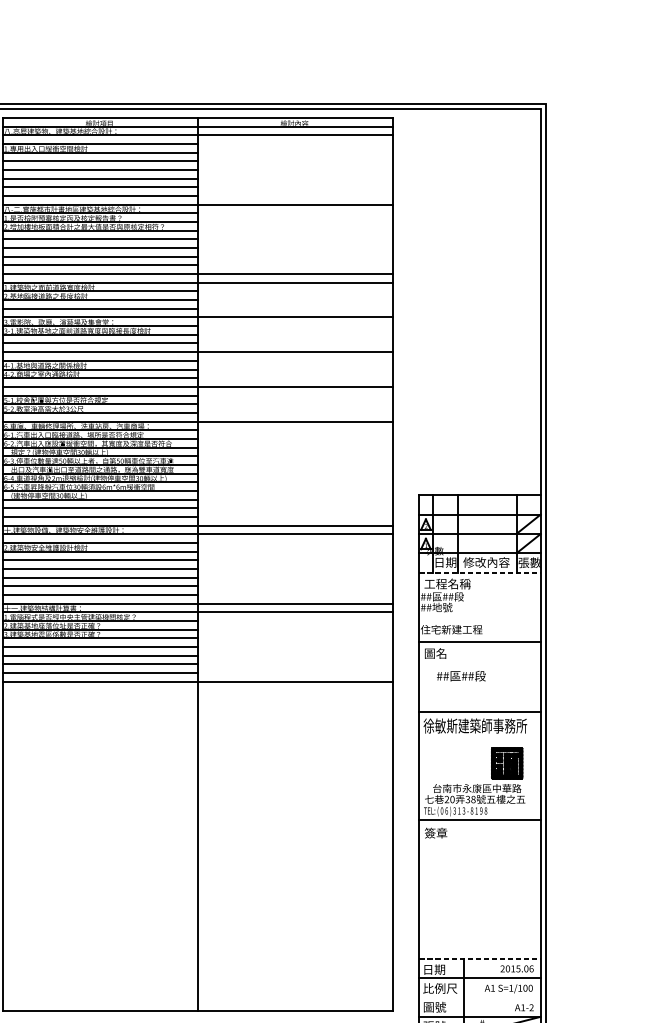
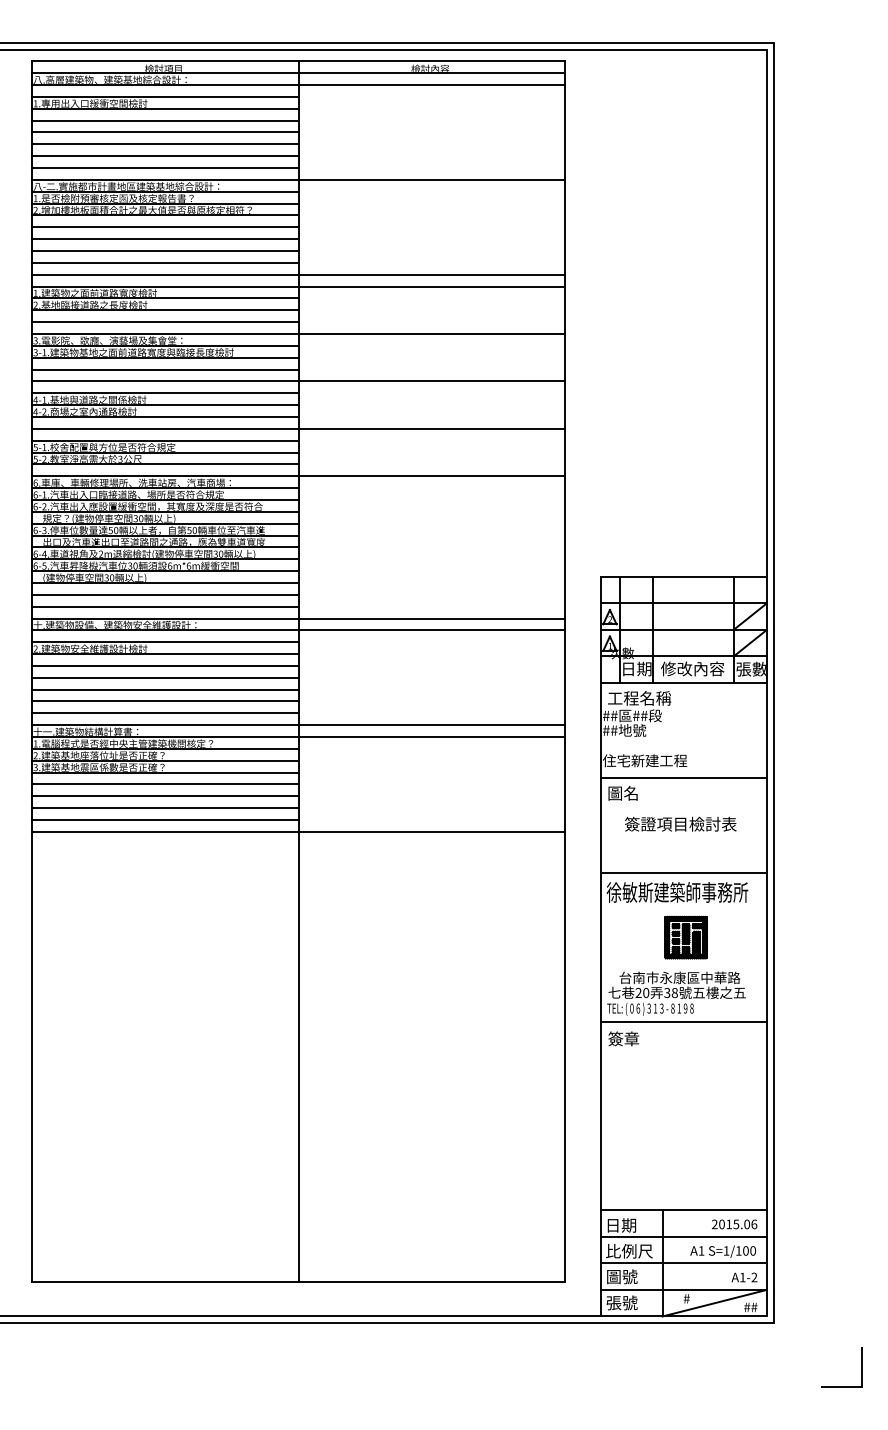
line: (479, 573) -> (683, 683), dashed -> solid
text: (477, 675) -> (680, 823), ##區##段 -> 簽證項目檢討表
part: (506, 763) -> (685, 937), moved
line: (479, 958) -> (683, 1210), dashed -> solid
line: (479, 997) -> (683, 1263), added

